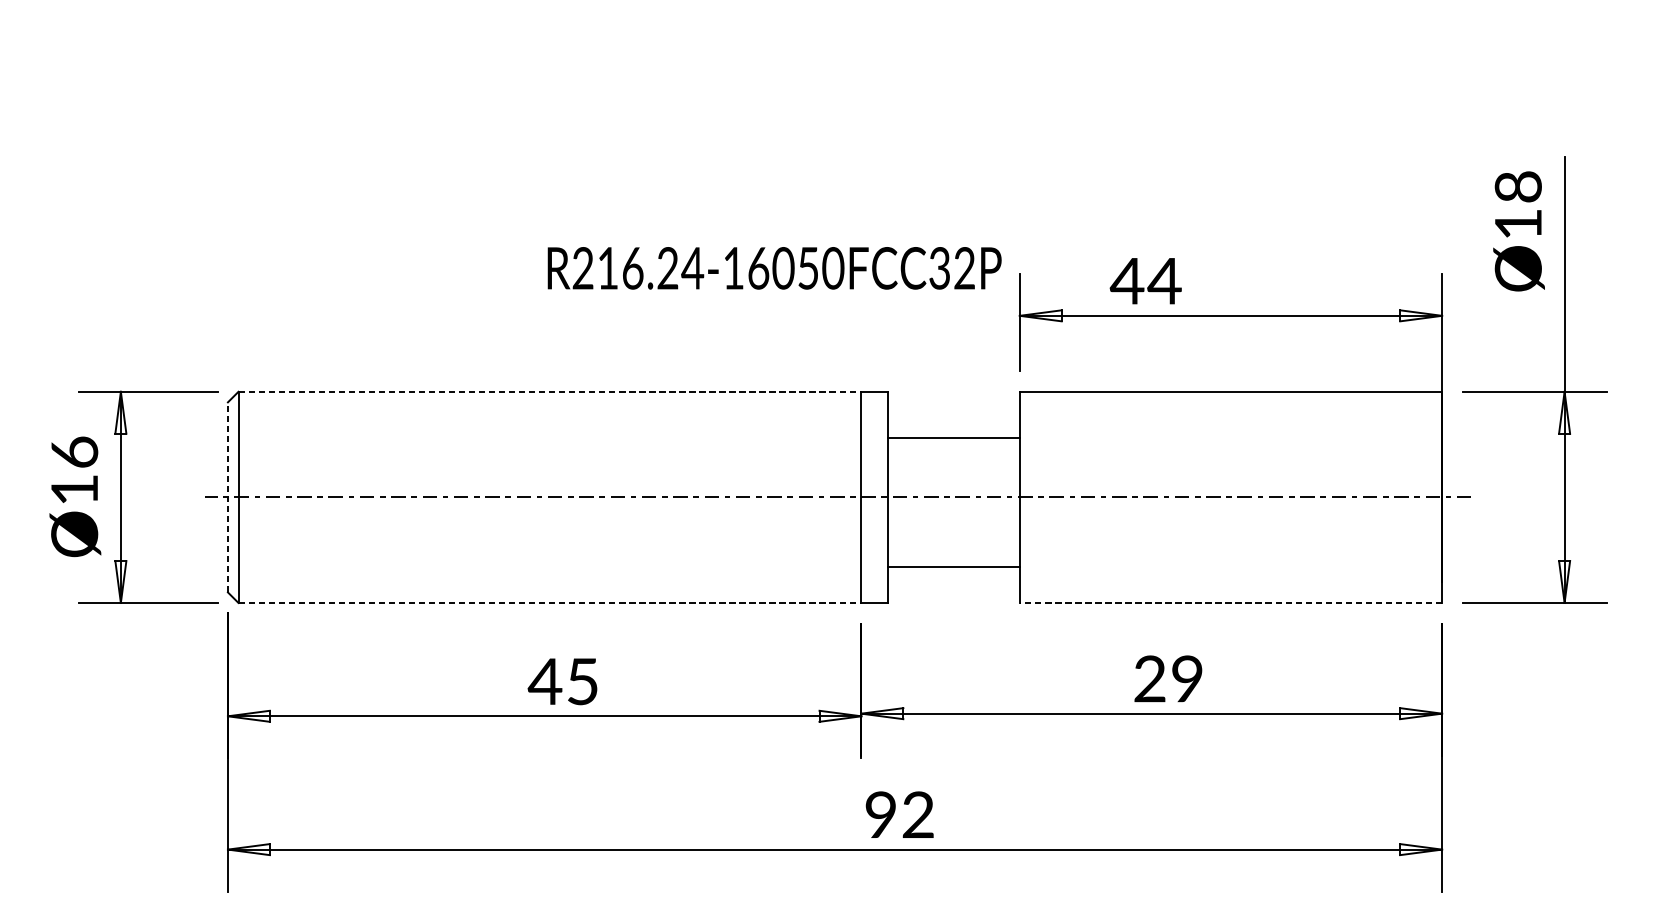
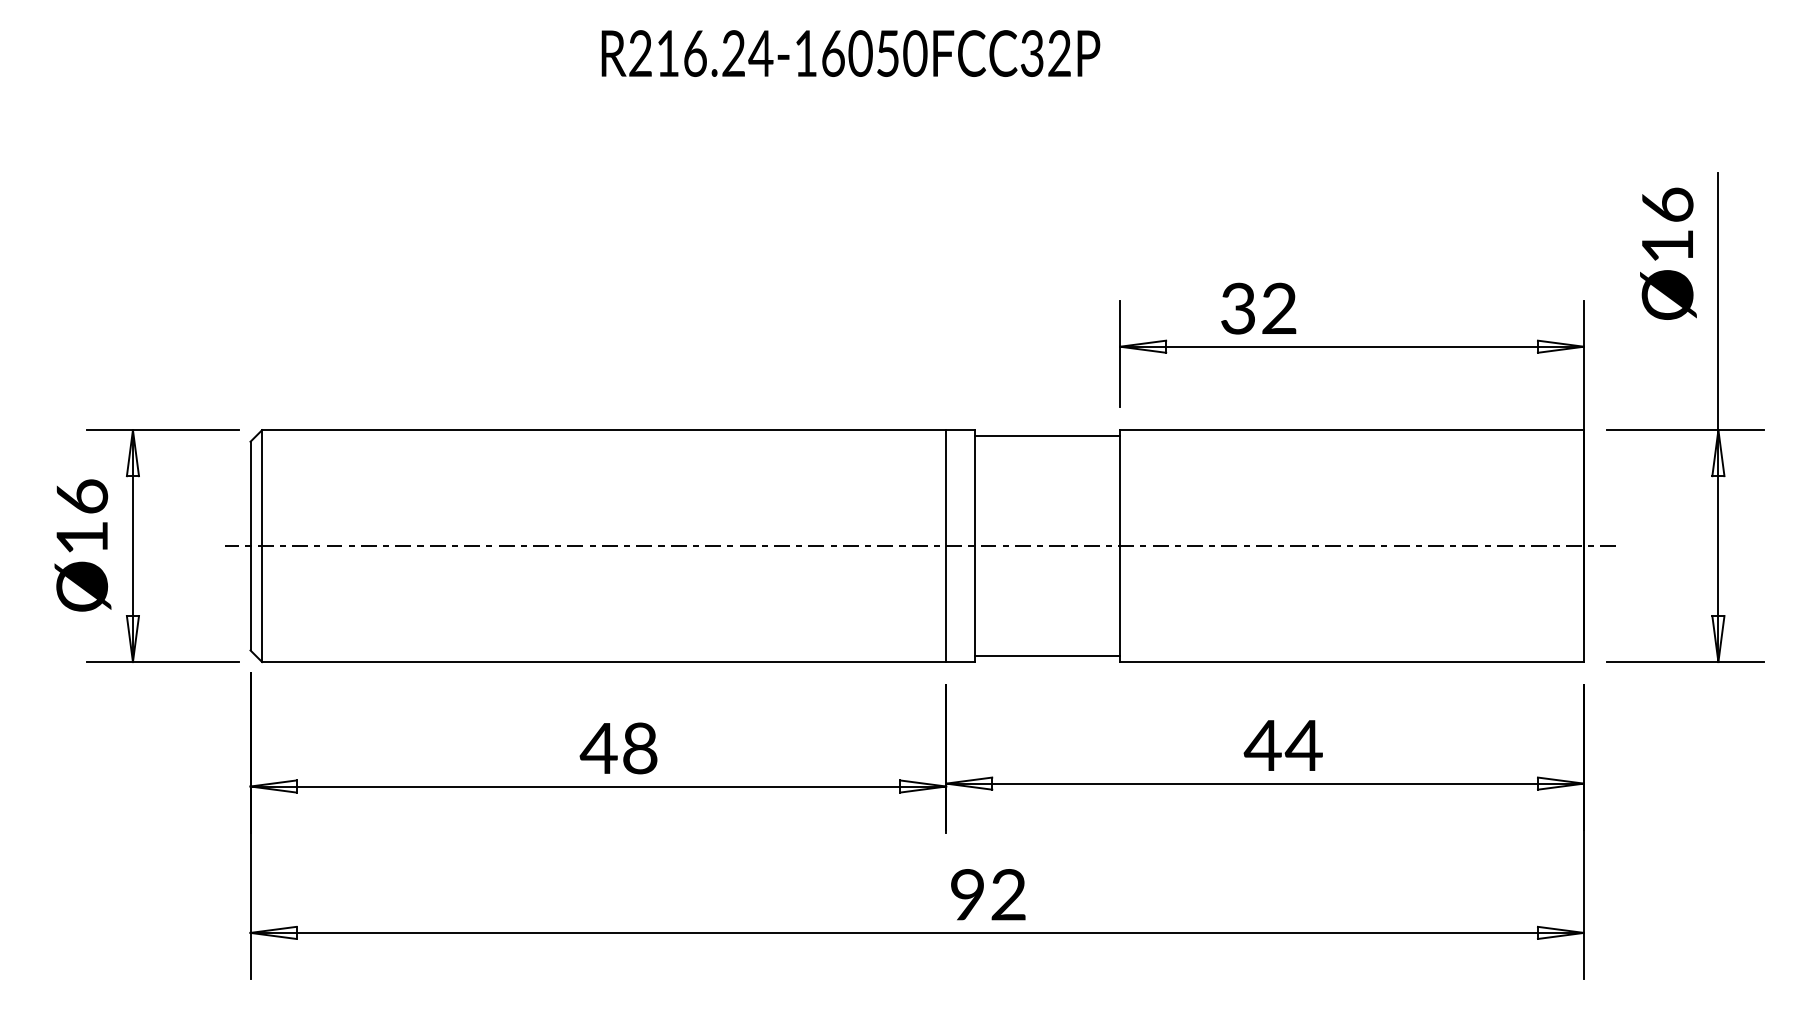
text: (1518, 186) -> (1667, 204), Ø18 -> Ø16
text: (774, 268) -> (850, 53), moved
text: (1144, 281) -> (1257, 308), 44 -> 32
line: (550, 392) -> (604, 430), dashed -> solid
line: (953, 437) -> (1047, 435), moved
line: (227, 496) -> (250, 545), dashed -> solid
line: (953, 566) -> (1047, 656), moved
line: (550, 603) -> (604, 662), dashed -> solid
line: (1231, 603) -> (1352, 662), dashed -> solid
text: (1167, 678) -> (1282, 744), 29 -> 44
text: (583, 681) -> (640, 748), 45 -> 48

